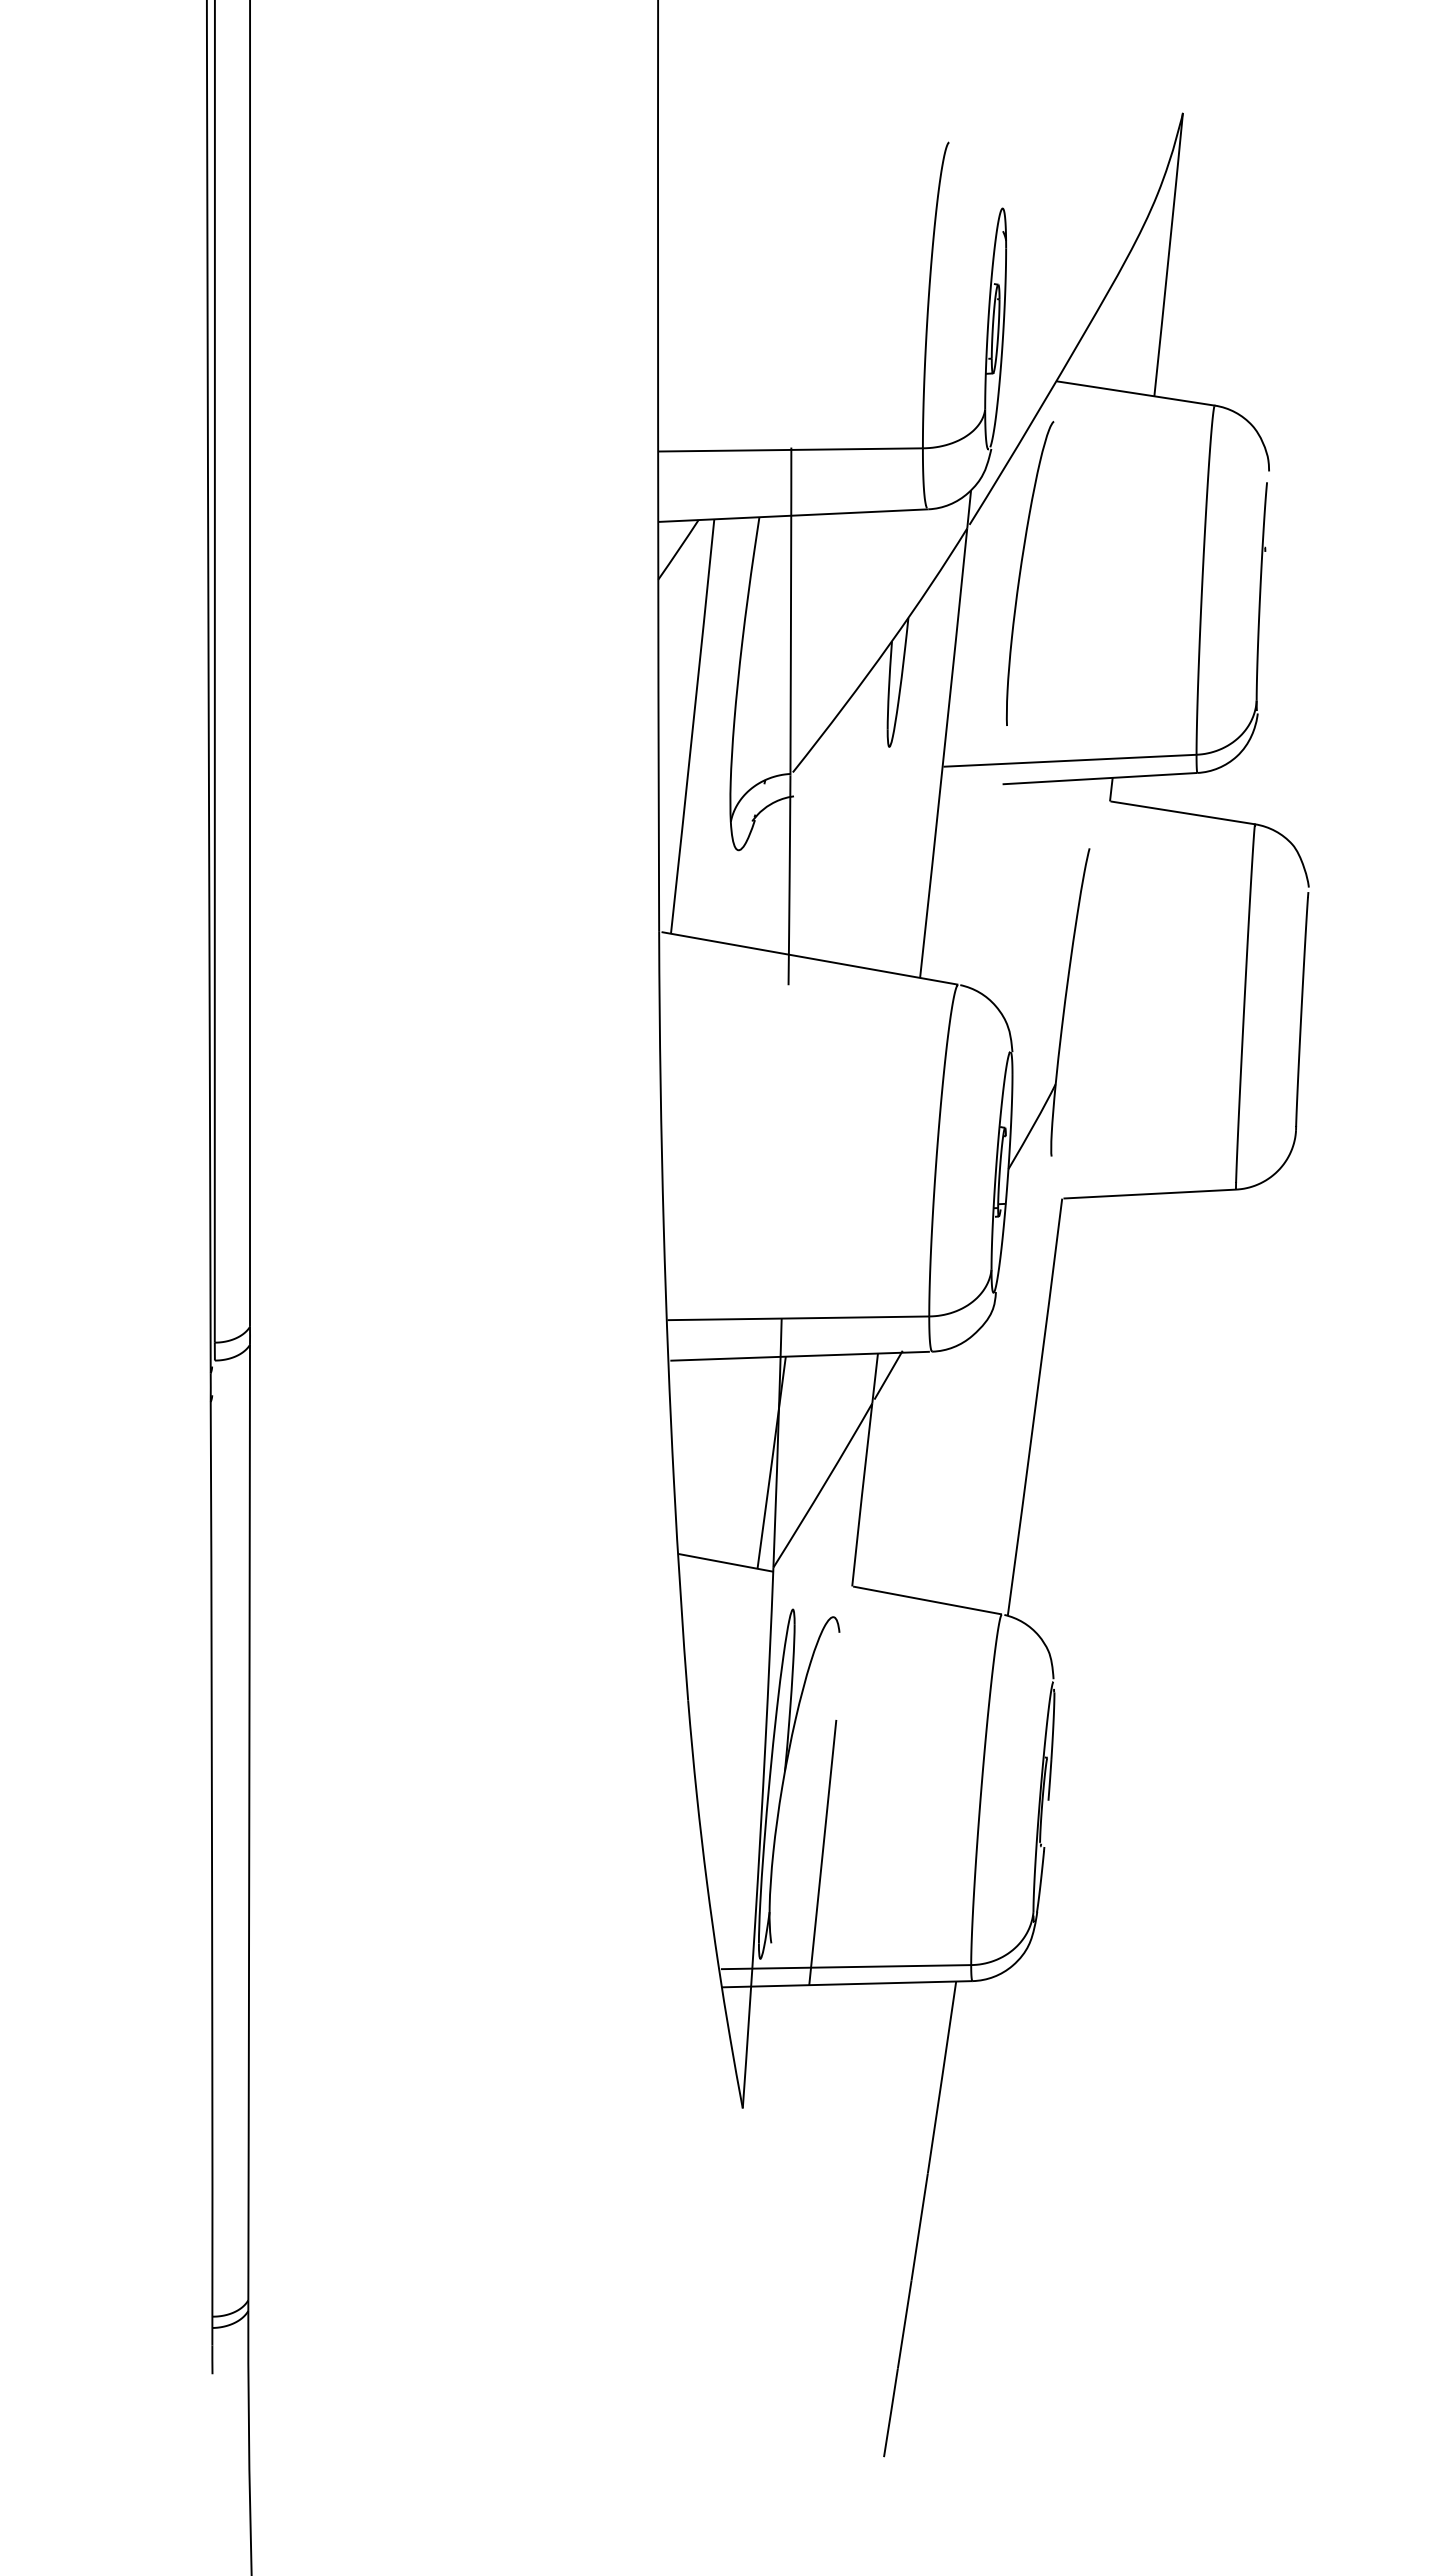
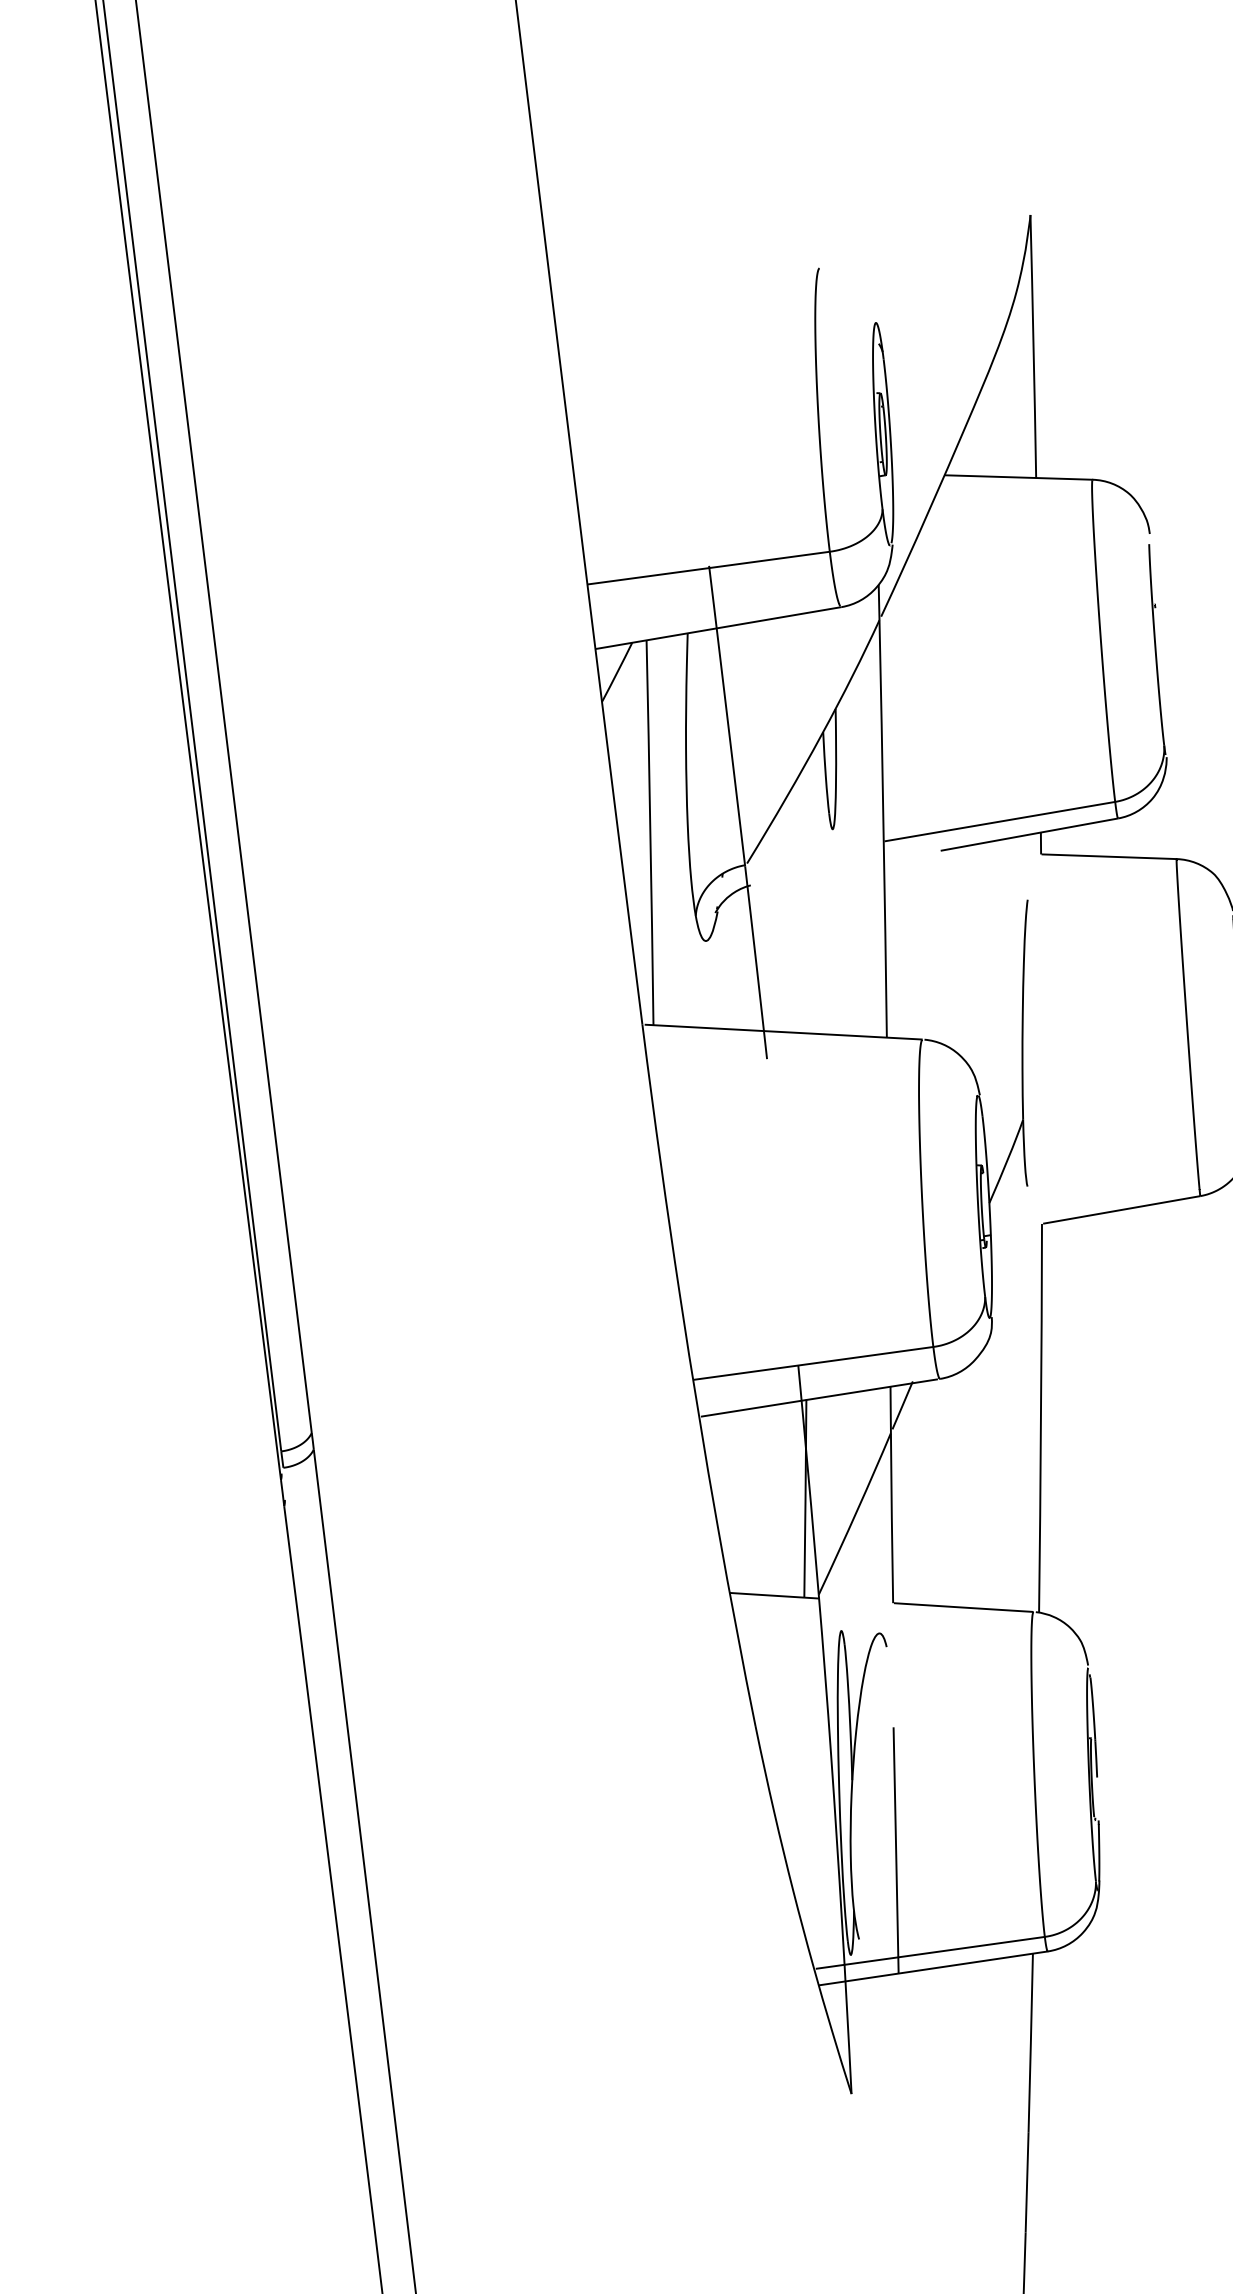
curve: (1021, 572) -> (934, 654), removed

